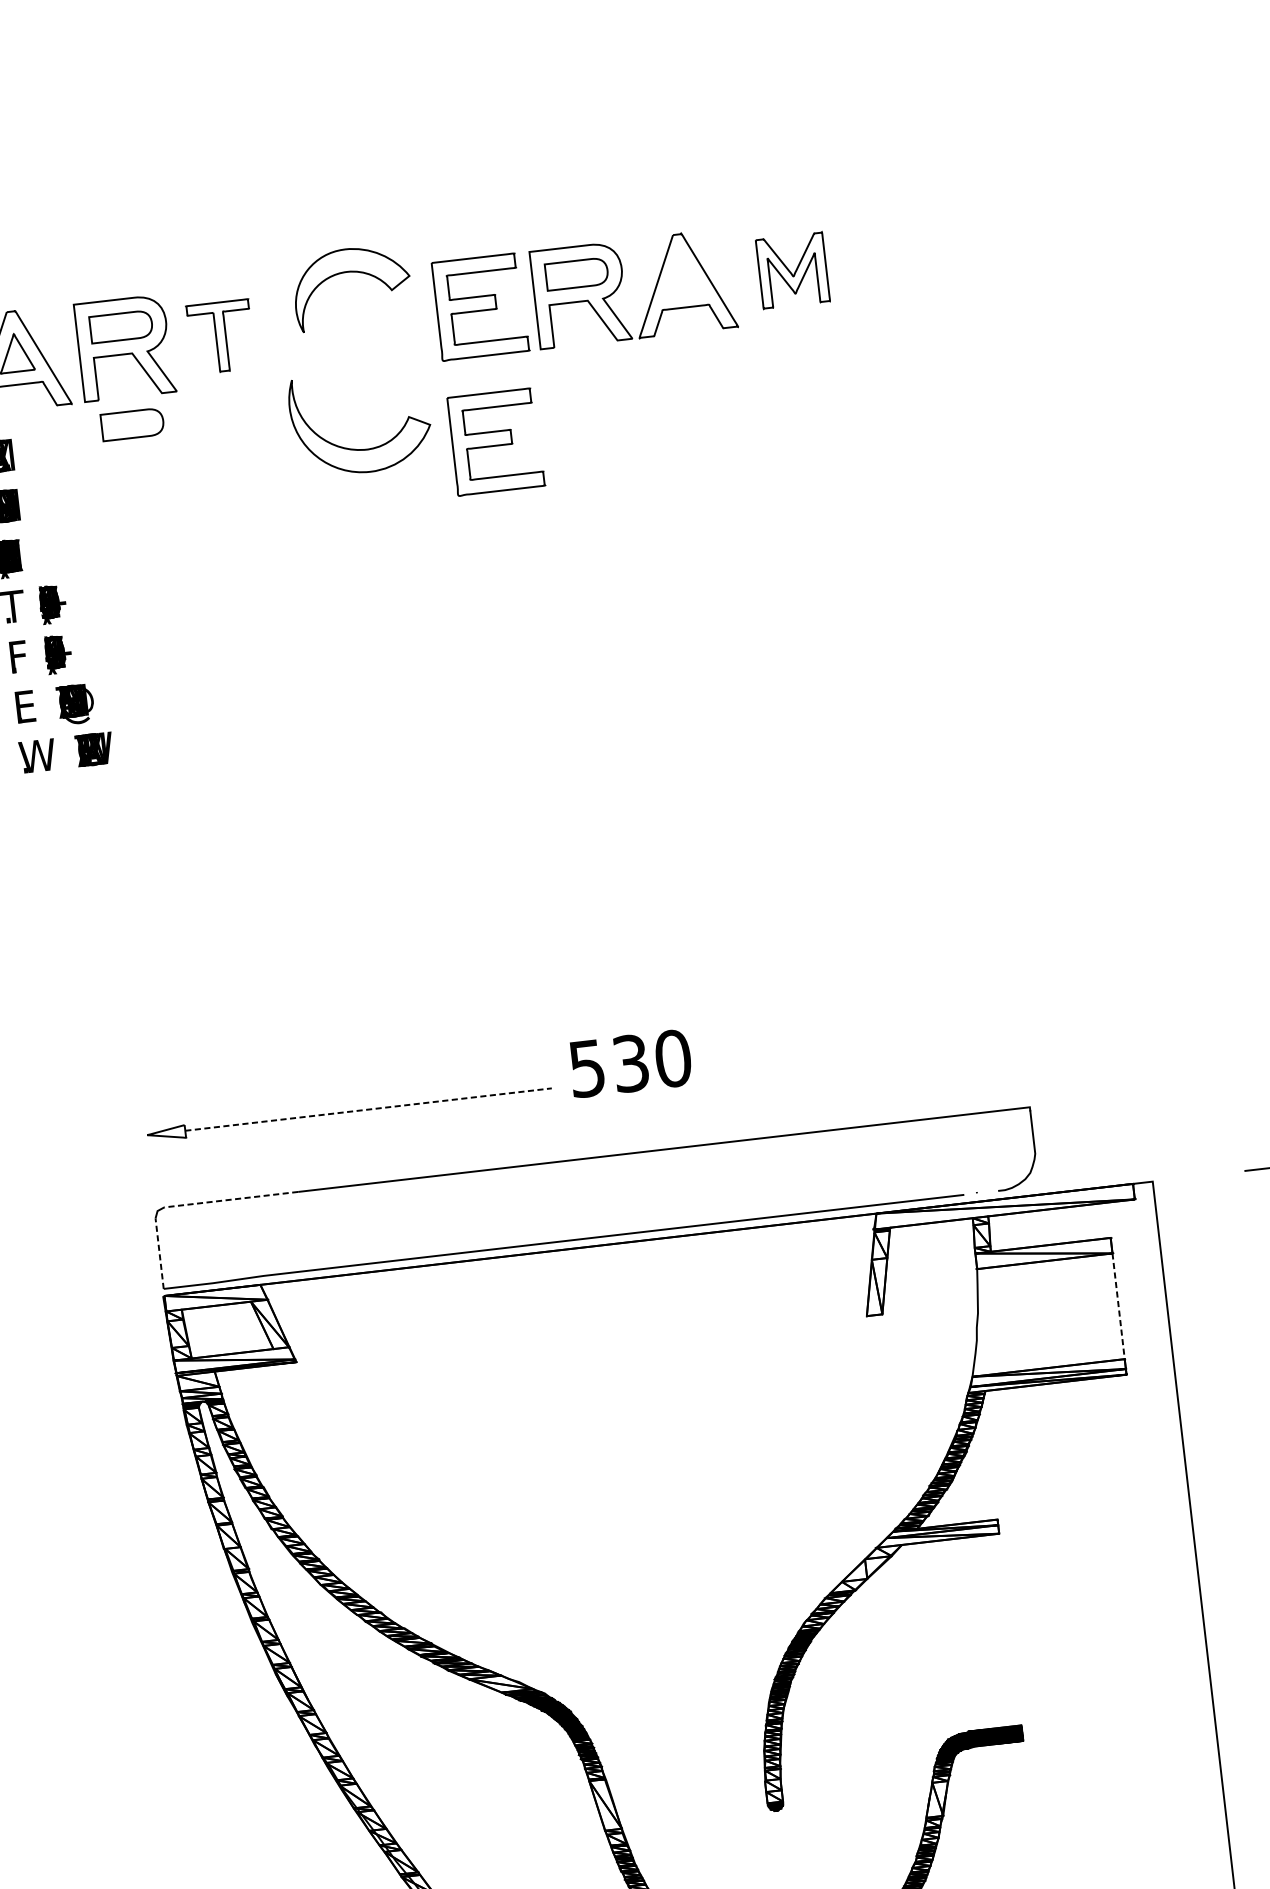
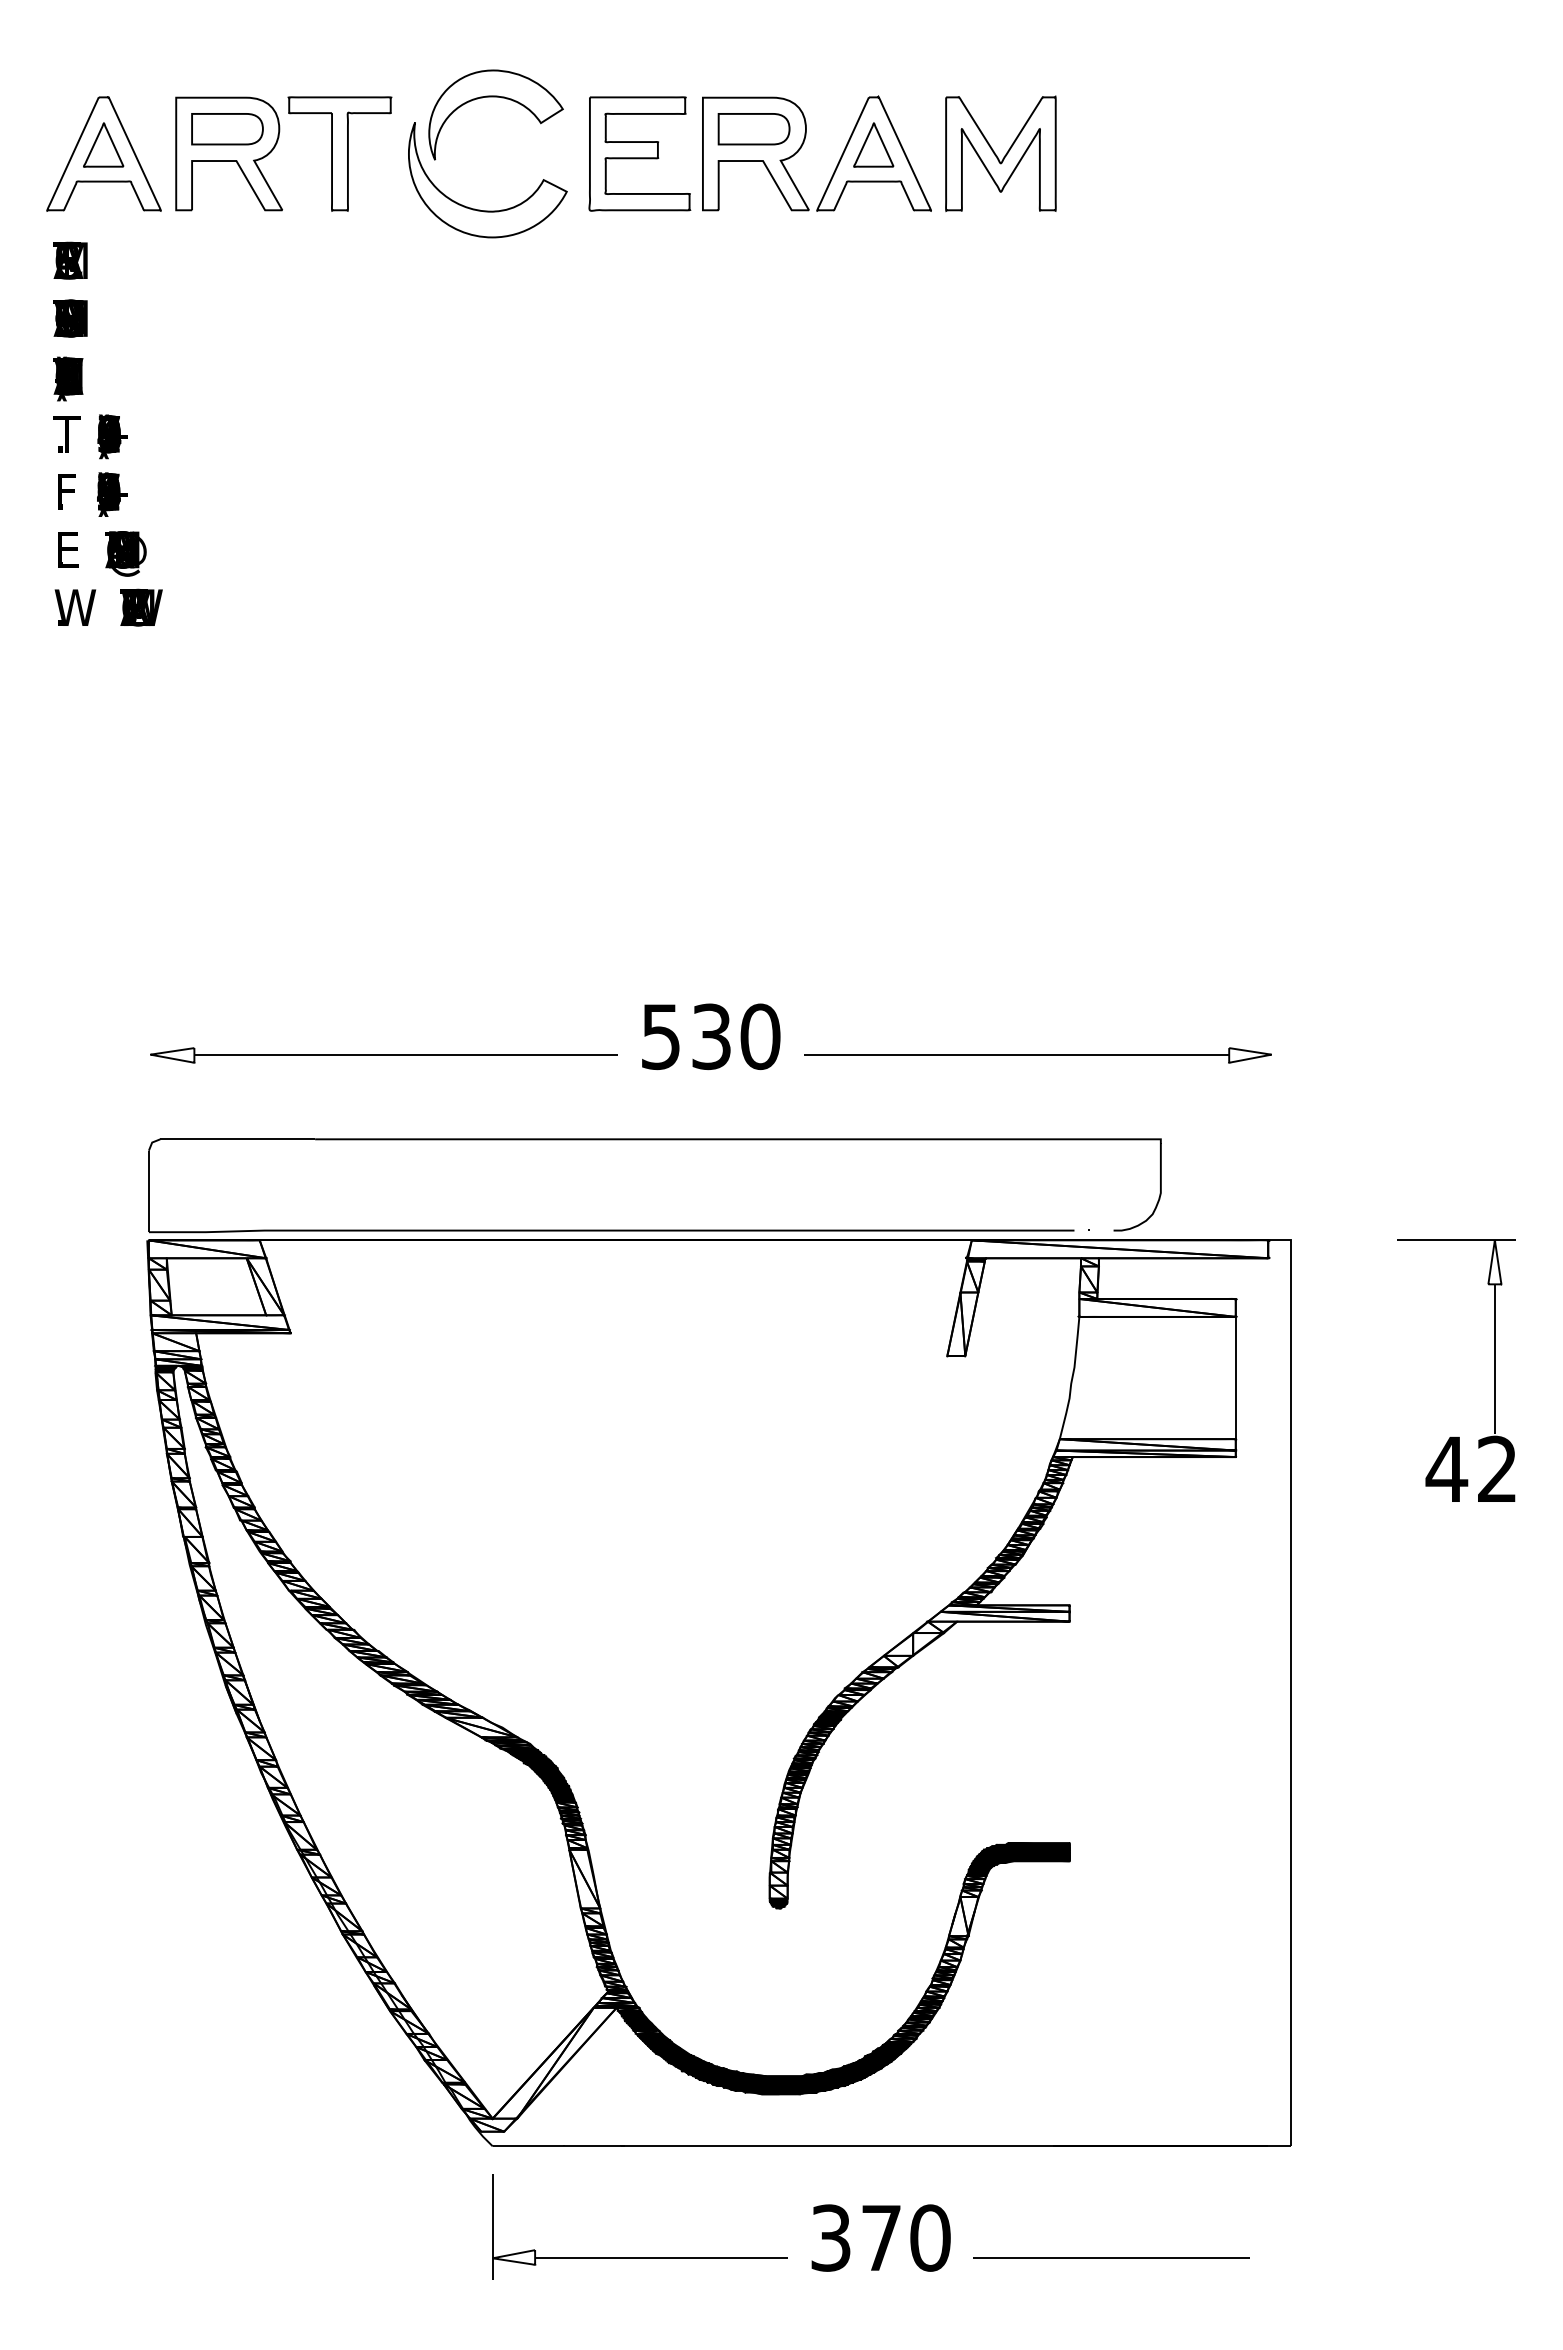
part: (792, 270) -> (1000, 153), size x1.43
part: (681, 275) -> (873, 144), added
part: (220, 336) -> (339, 153), size x1.43
part: (132, 424) -> (227, 242), removed
part: (495, 441) -> (639, 309), removed
part: (357, 448) -> (480, 209), moved
part: (914, 1047) -> (1037, 1055), added
line: (368, 1109) -> (406, 1054), dashed -> solid
line: (231, 1199) -> (237, 1139), dashed -> solid
line: (159, 1253) -> (148, 1191), dashed -> solid
line: (1118, 1306) -> (1235, 1378), dashed -> solid

